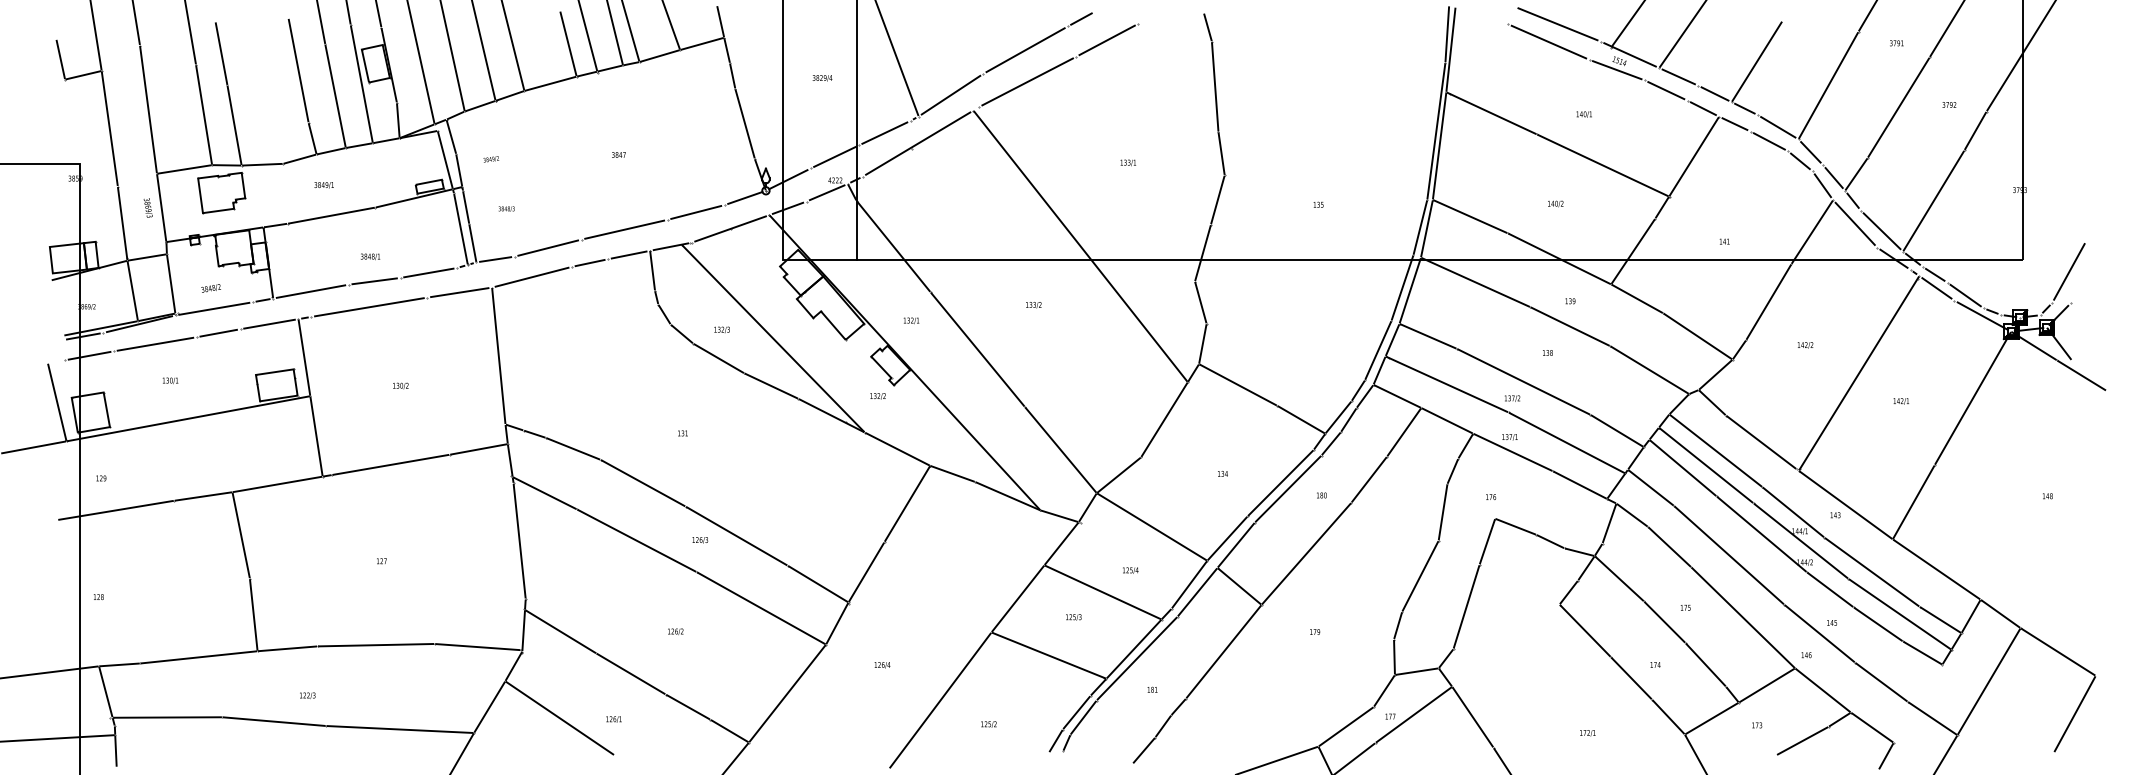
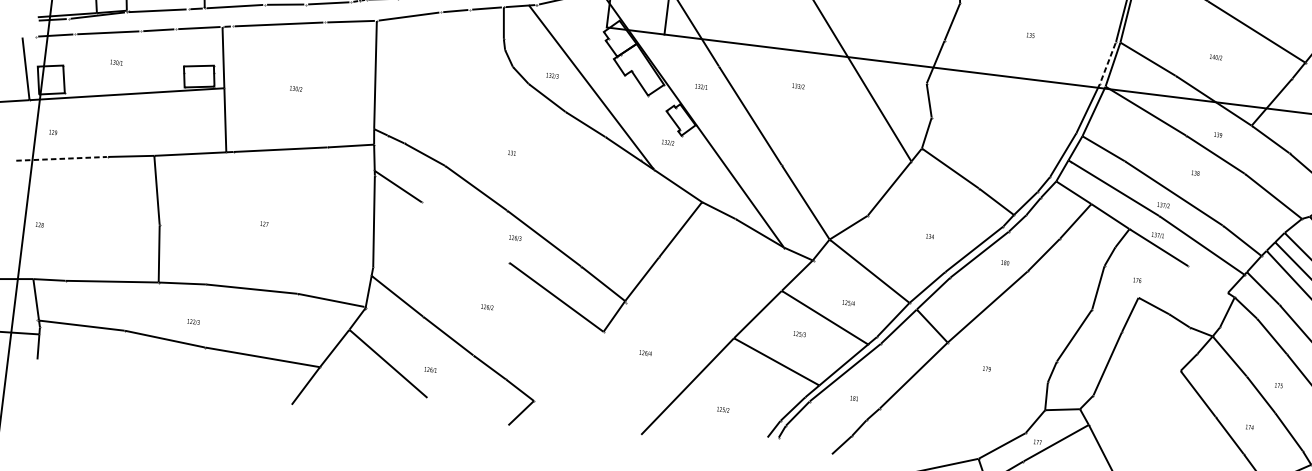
line: (1420, 227) -> (1108, 62), solid -> dashed
line: (1579, 484) -> (1207, 279), removed
line: (116, 510) -> (61, 158), solid -> dashed
line: (636, 540) -> (465, 232), removed
line: (787, 693) -> (568, 366), removed

